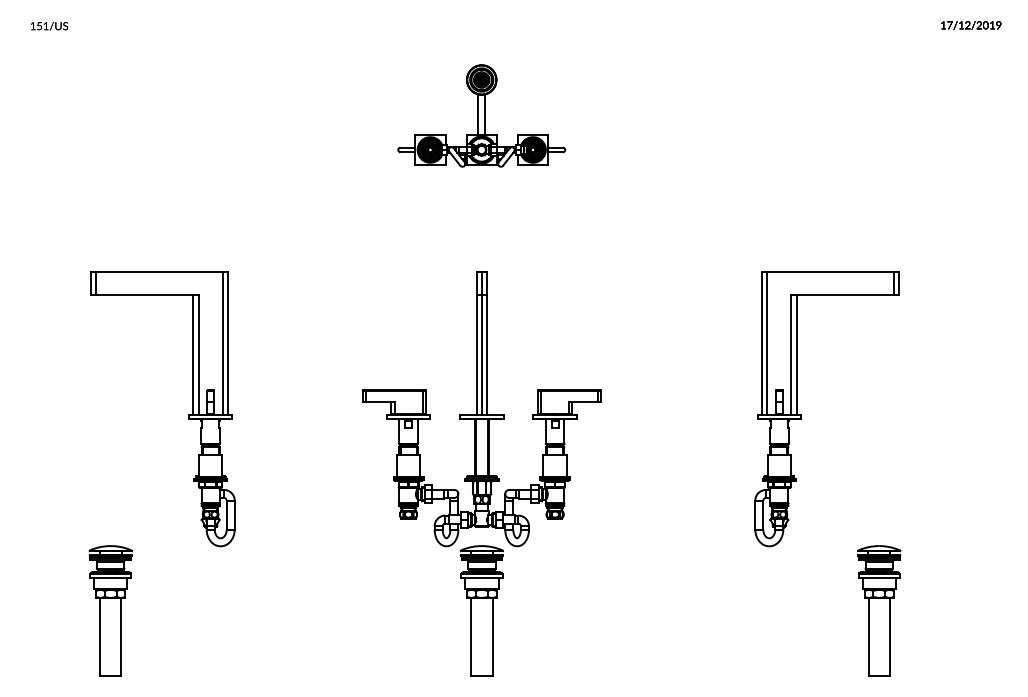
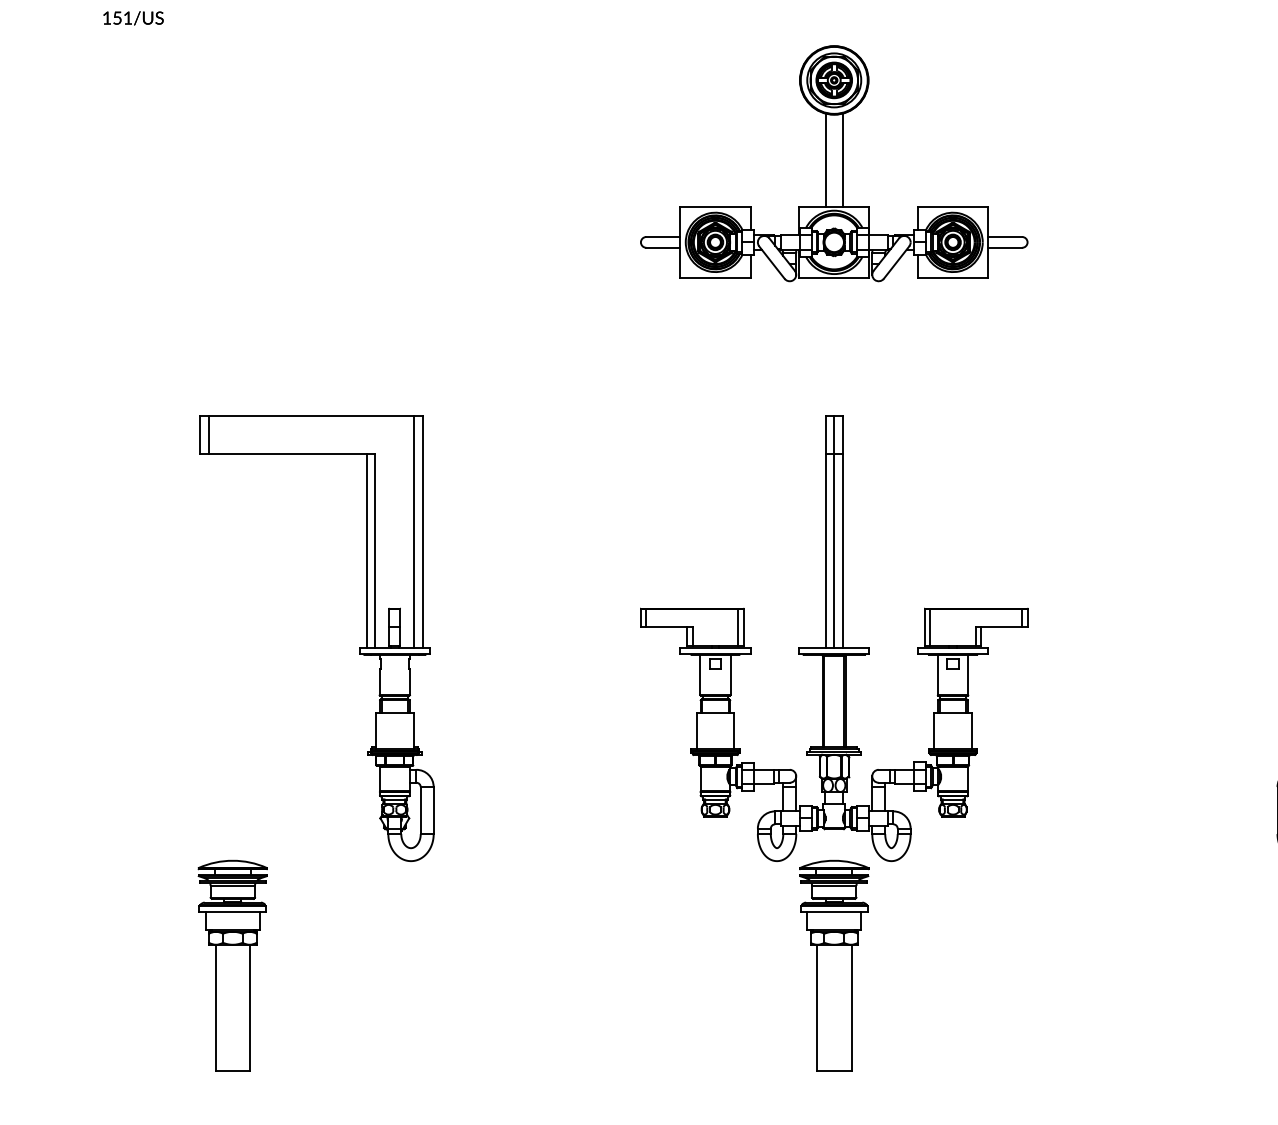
part: (481, 115) -> (833, 162), size x1.43

